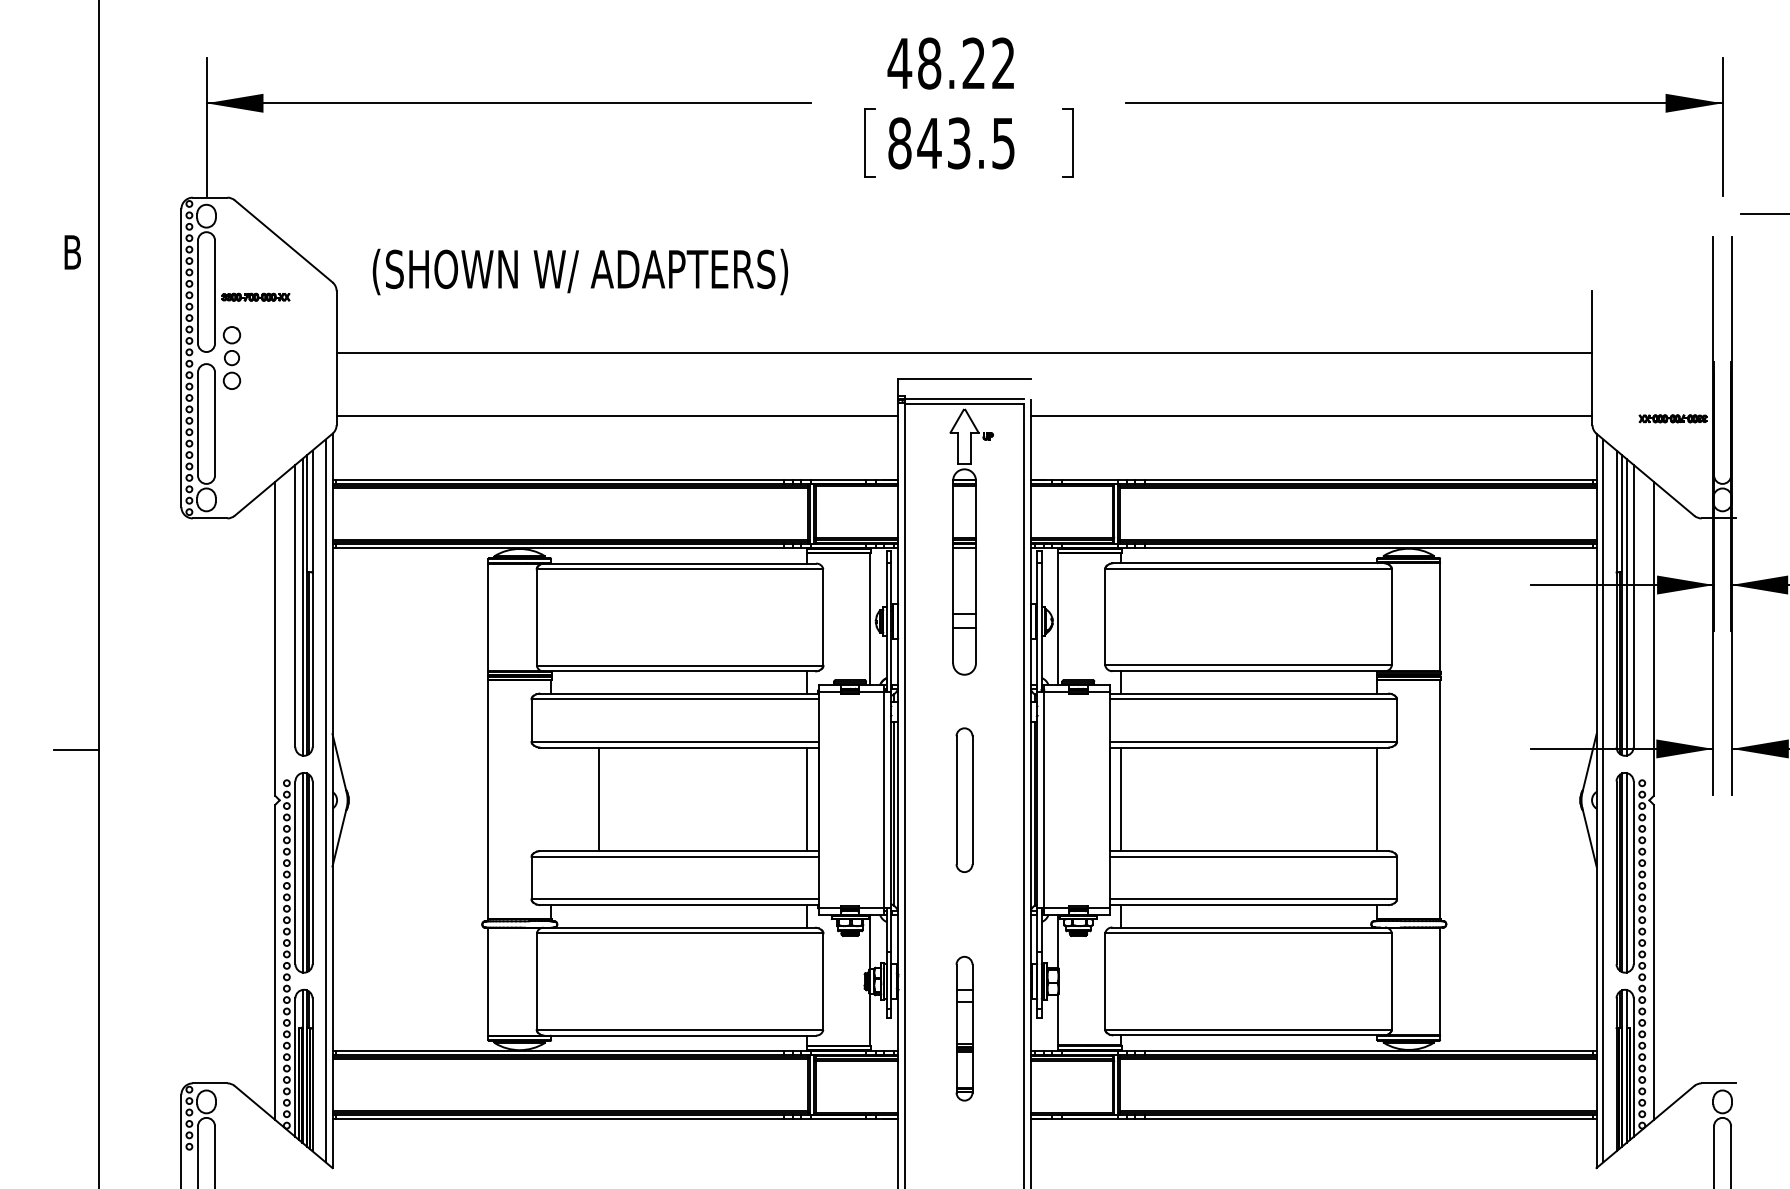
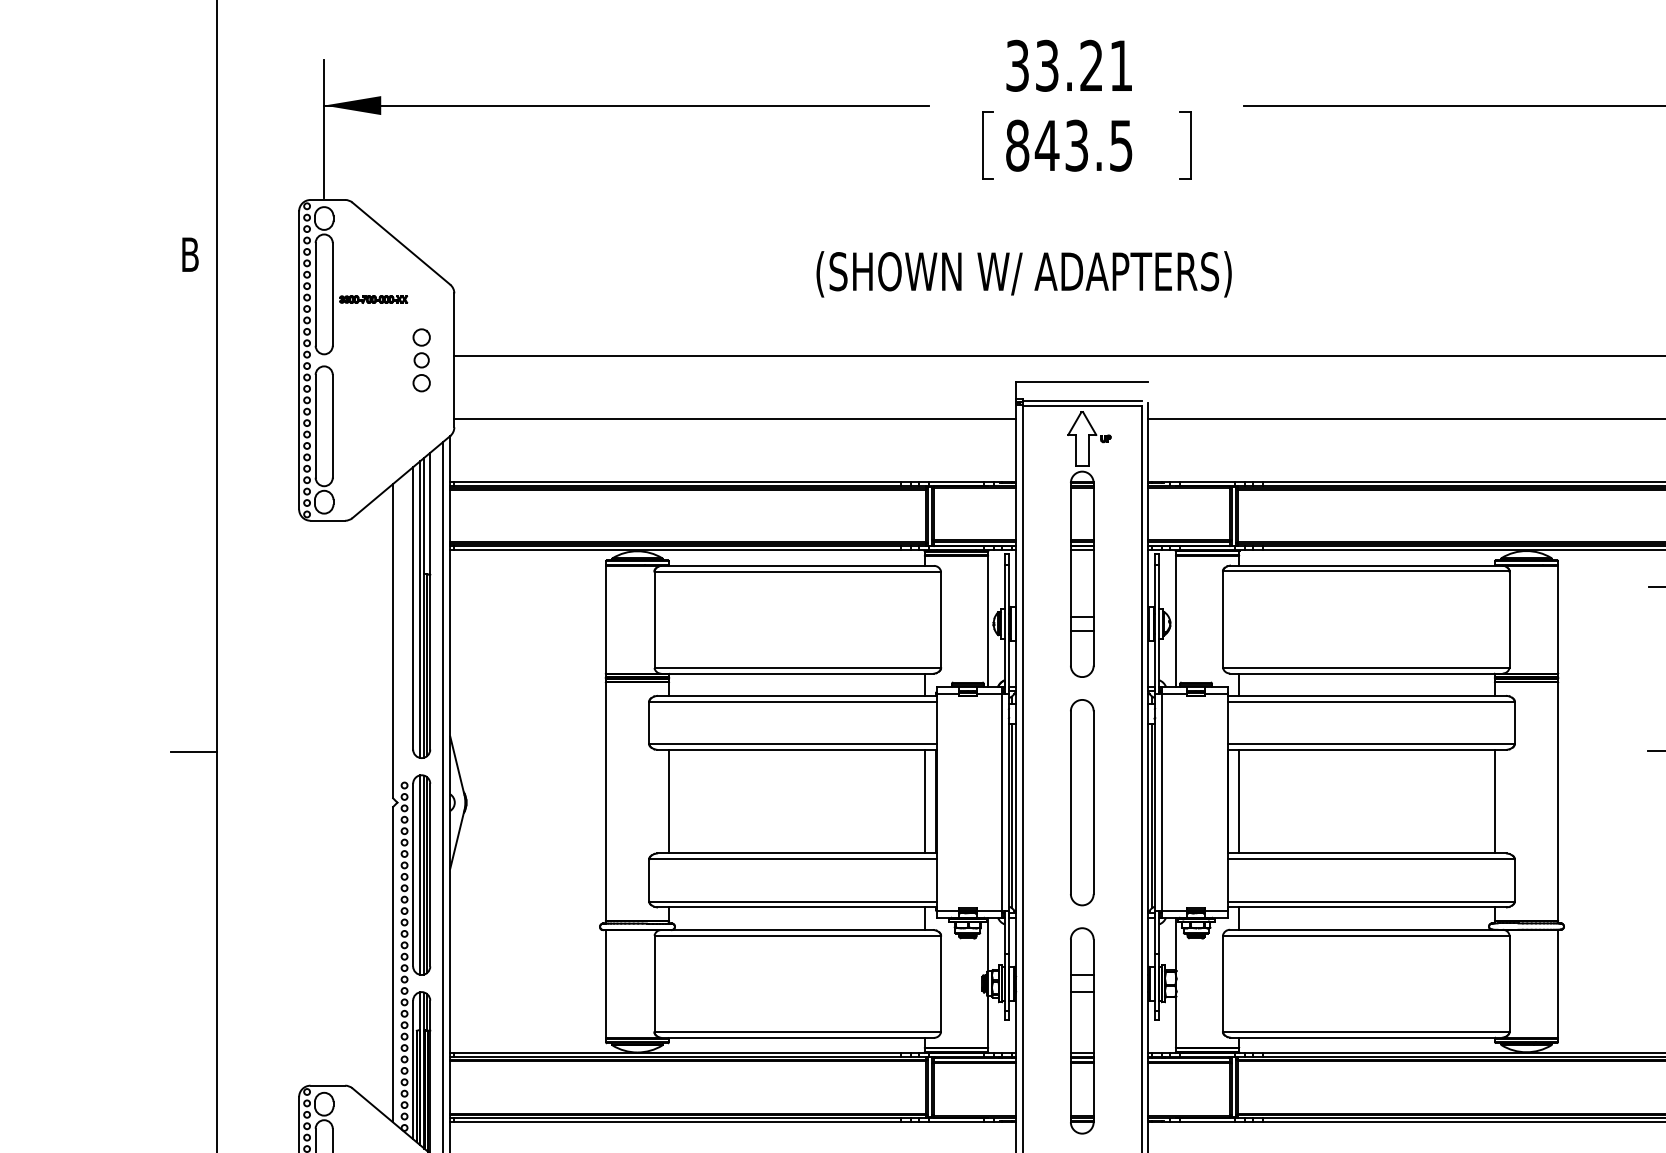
text: (950, 63) -> (1068, 65), 48.22 -> 33.21
text: (580, 271) -> (1024, 273), moved
part: (231, 357) -> (421, 359), moved
line: (599, 799) -> (669, 801), moved
part: (964, 799) -> (1082, 801), size x1.43
part: (964, 1028) -> (1082, 1030), size x1.43

